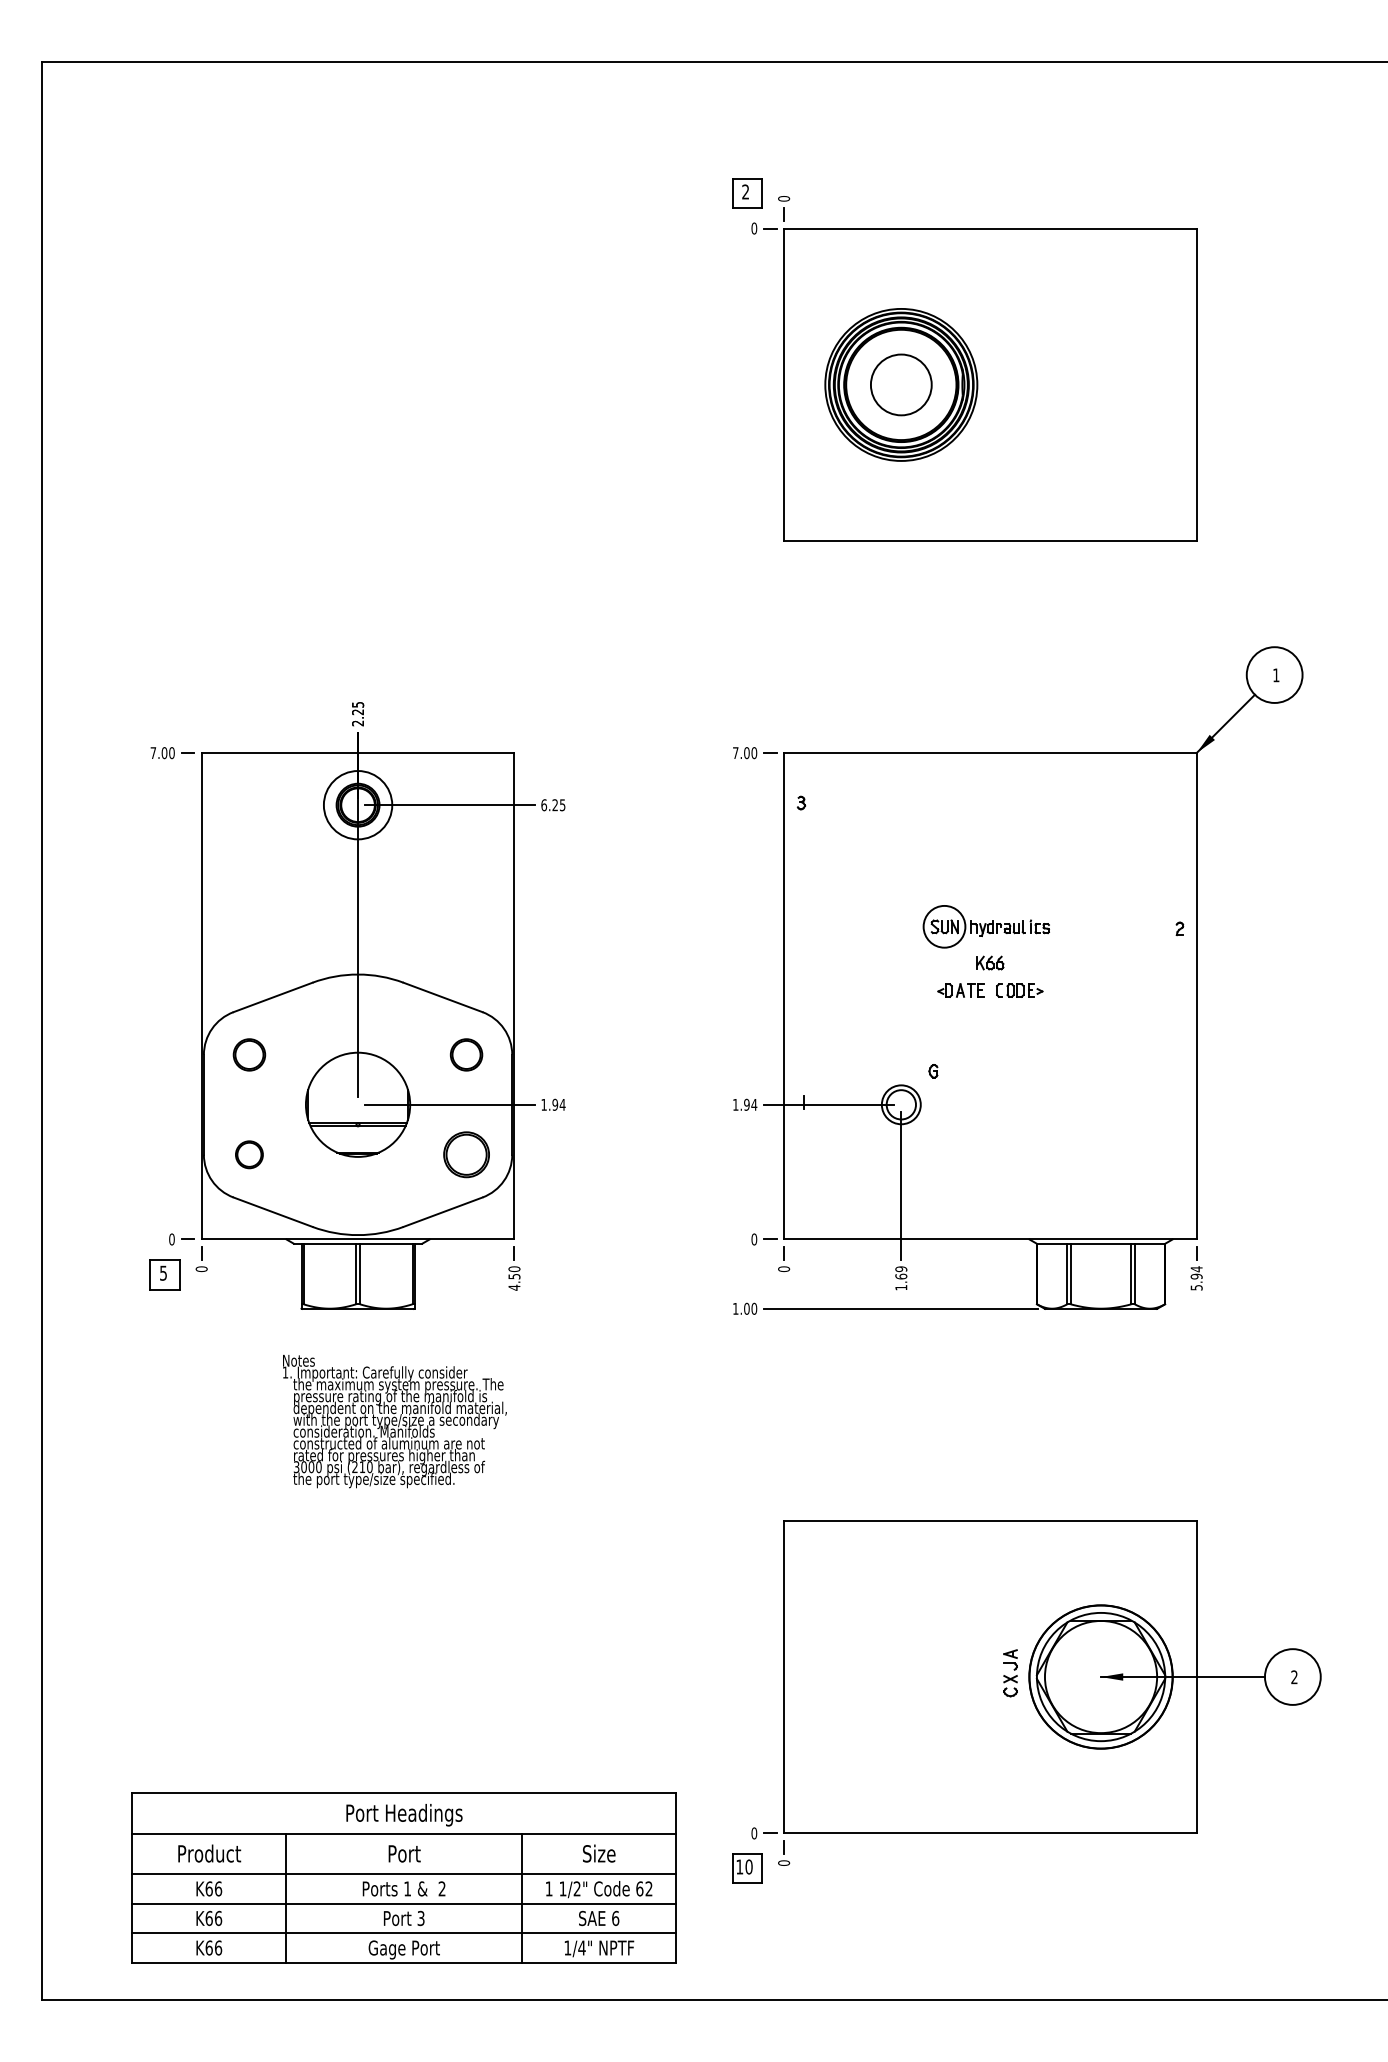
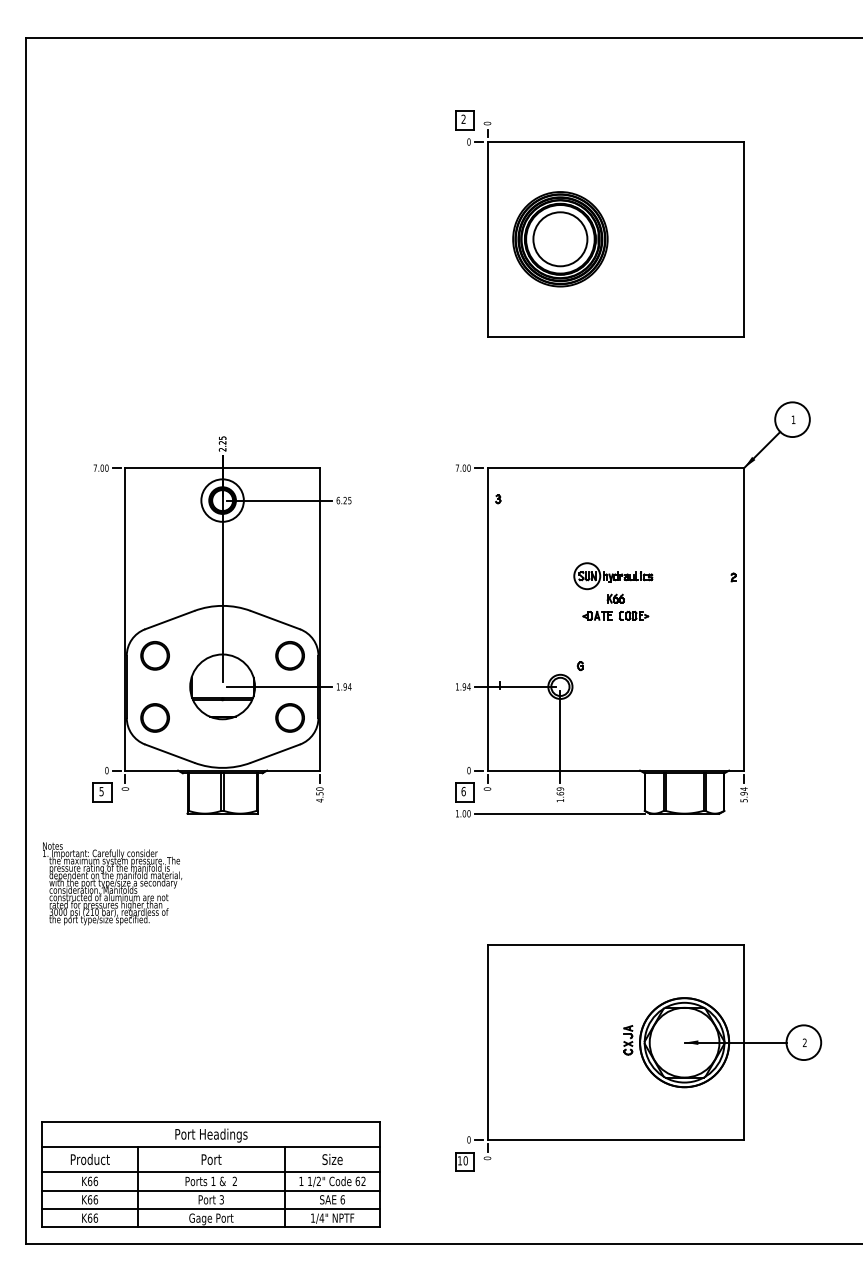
circle: (901, 385) -> (560, 239), size x1.43
circle: (248, 1054) -> (154, 655), size x1.43
circle: (465, 1054) -> (289, 655), size x1.43
circle: (248, 1154) -> (154, 717), size x1.67
part: (747, 1274) -> (464, 792), added
text: (394, 1421) -> (112, 883), moved
part: (402, 1877) -> (210, 1174), moved

